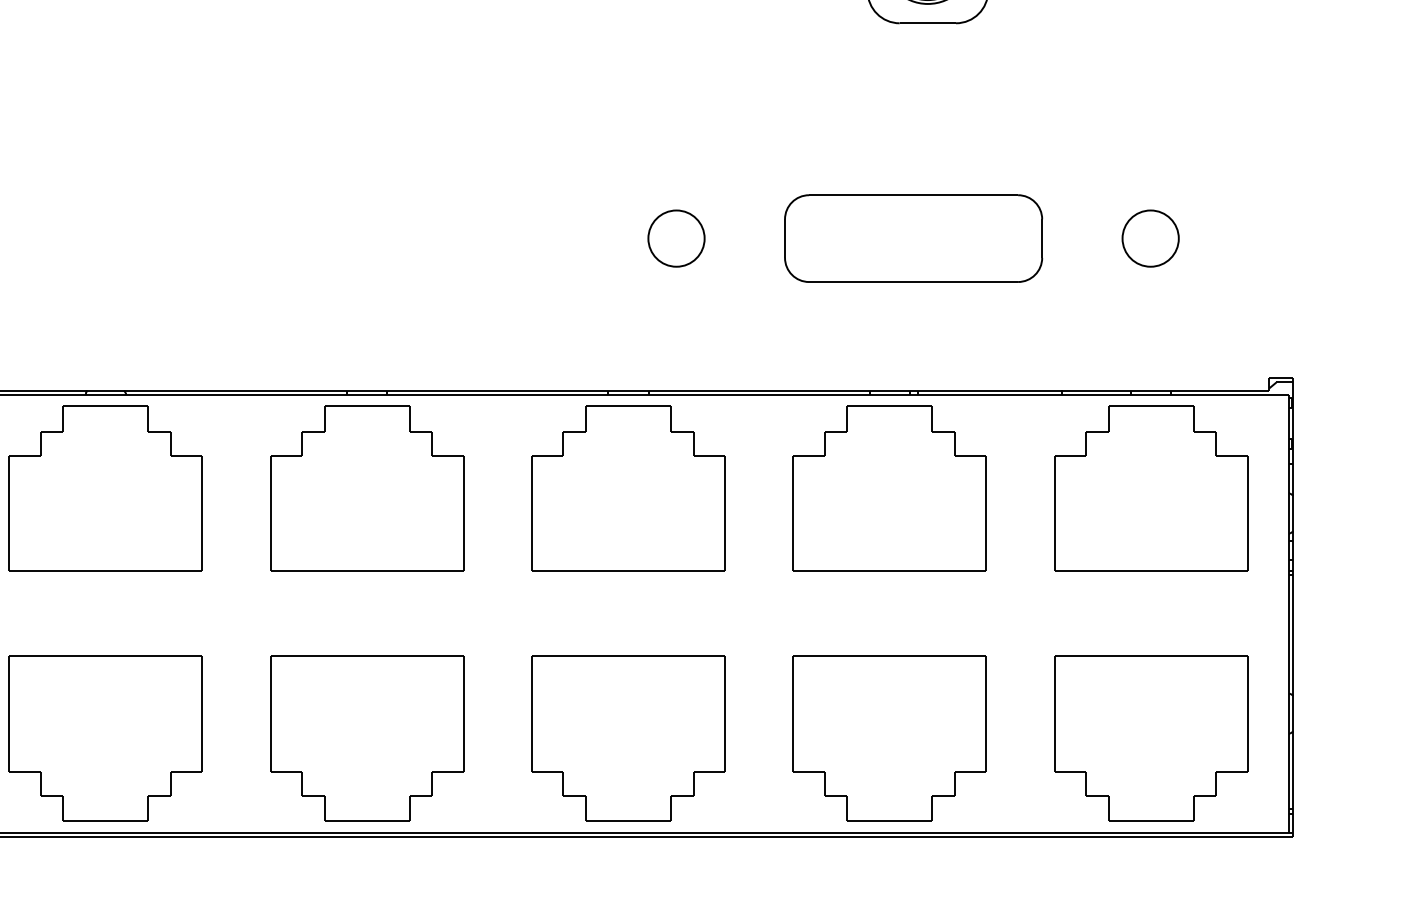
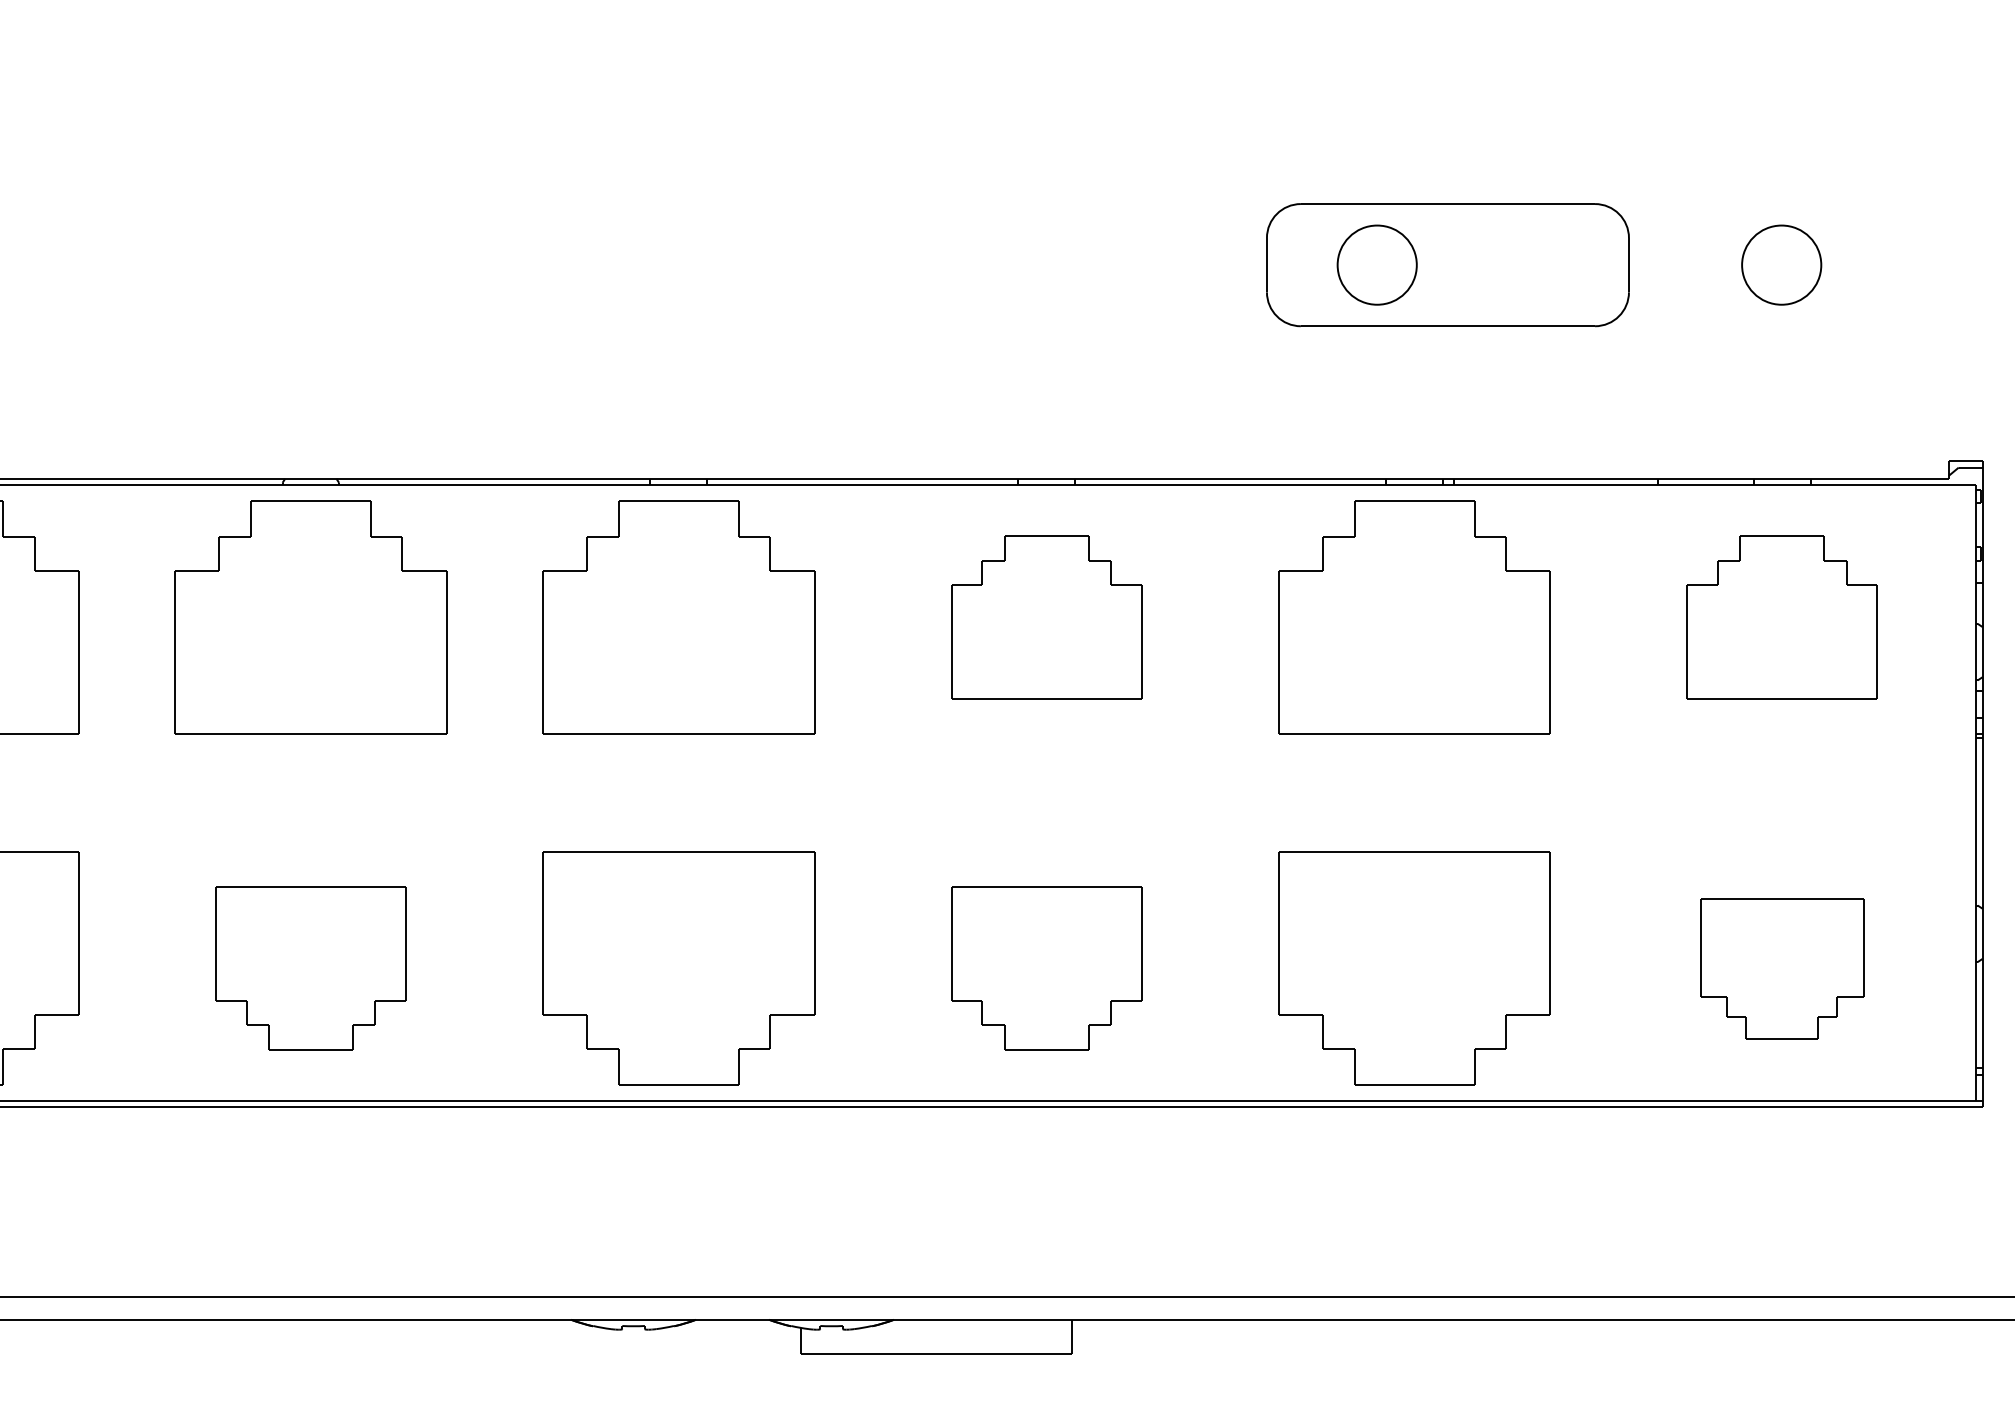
part: (676, 238) -> (1376, 264), moved
part: (628, 488) -> (1046, 617), size x0.7
part: (1151, 488) -> (1782, 617), size x0.7
part: (105, 738) -> (310, 968), size x0.7
part: (628, 738) -> (1046, 968), size x0.7
part: (1151, 738) -> (1782, 968), size x0.6

